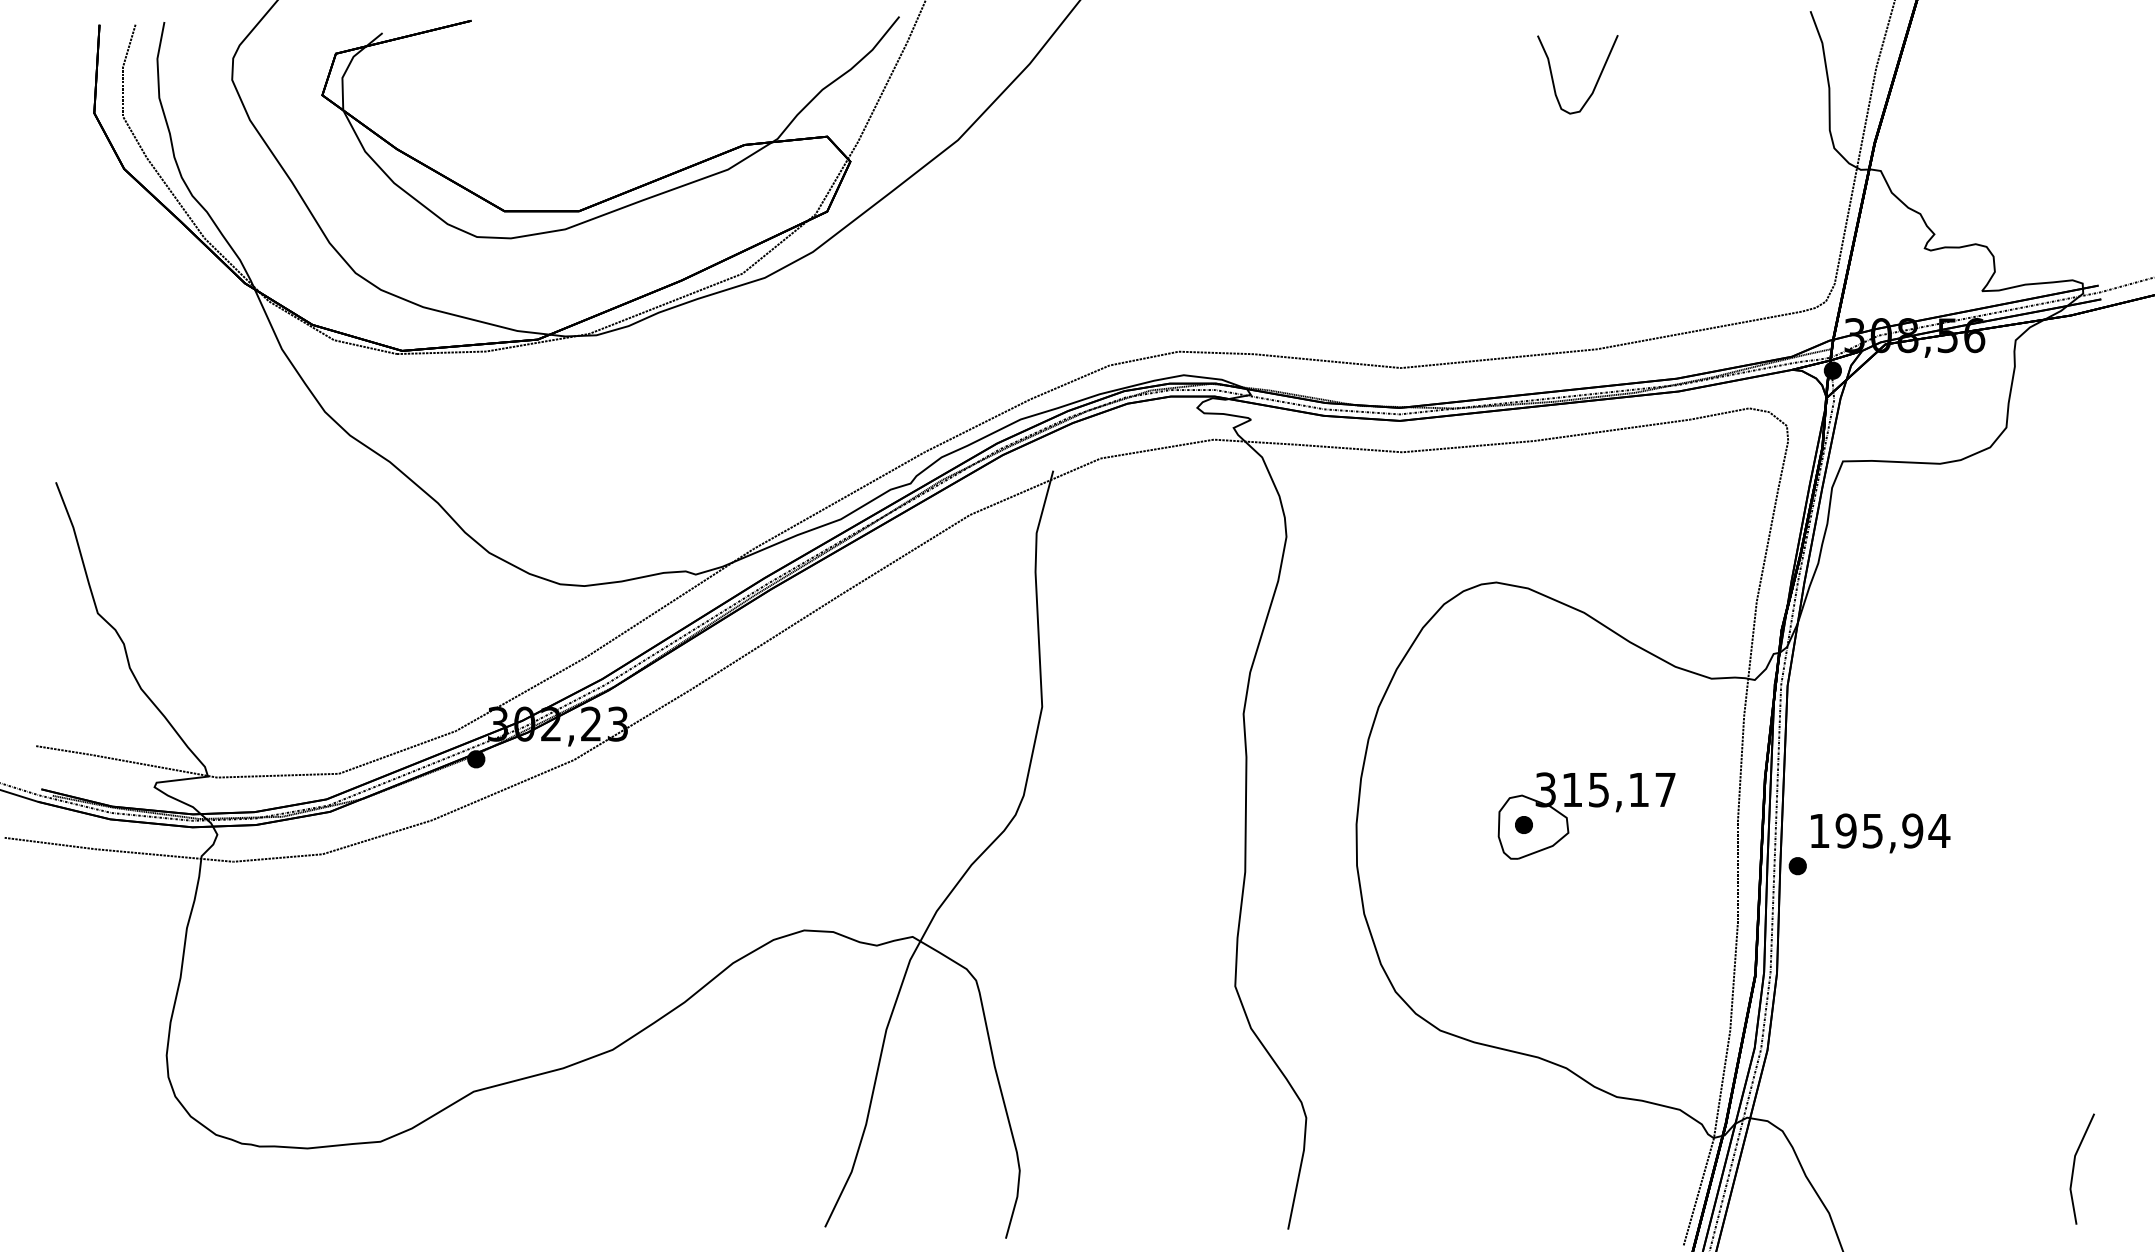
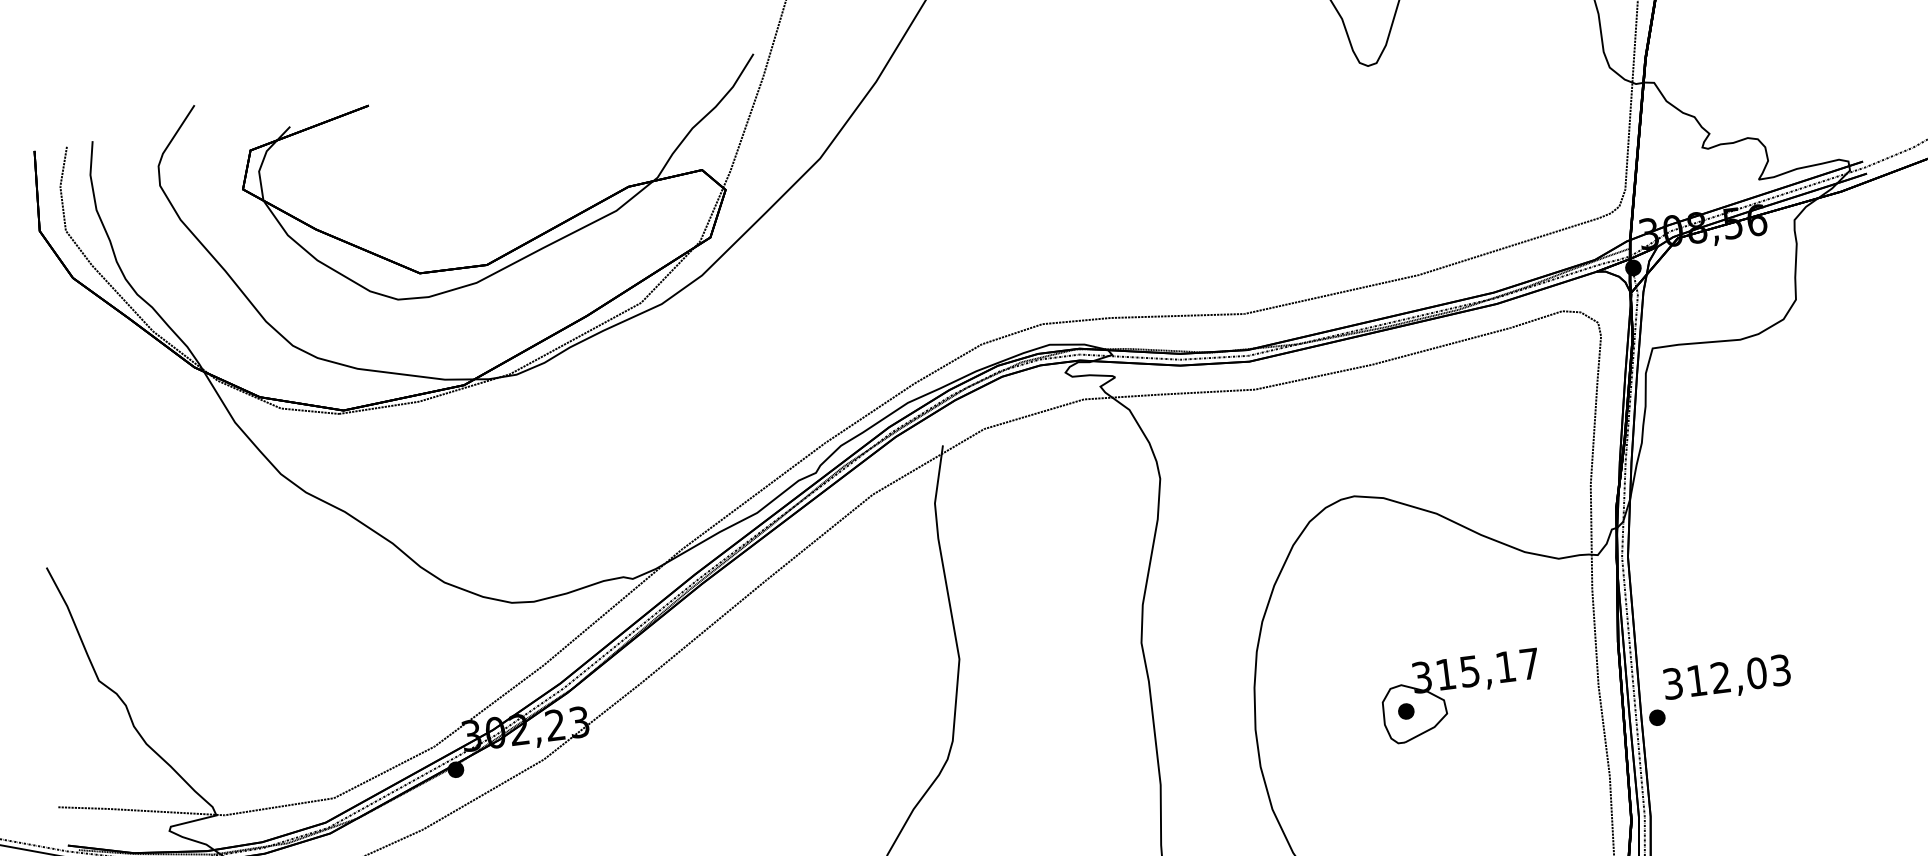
text: (1879, 830) -> (1726, 676), 195,94 -> 312,03

